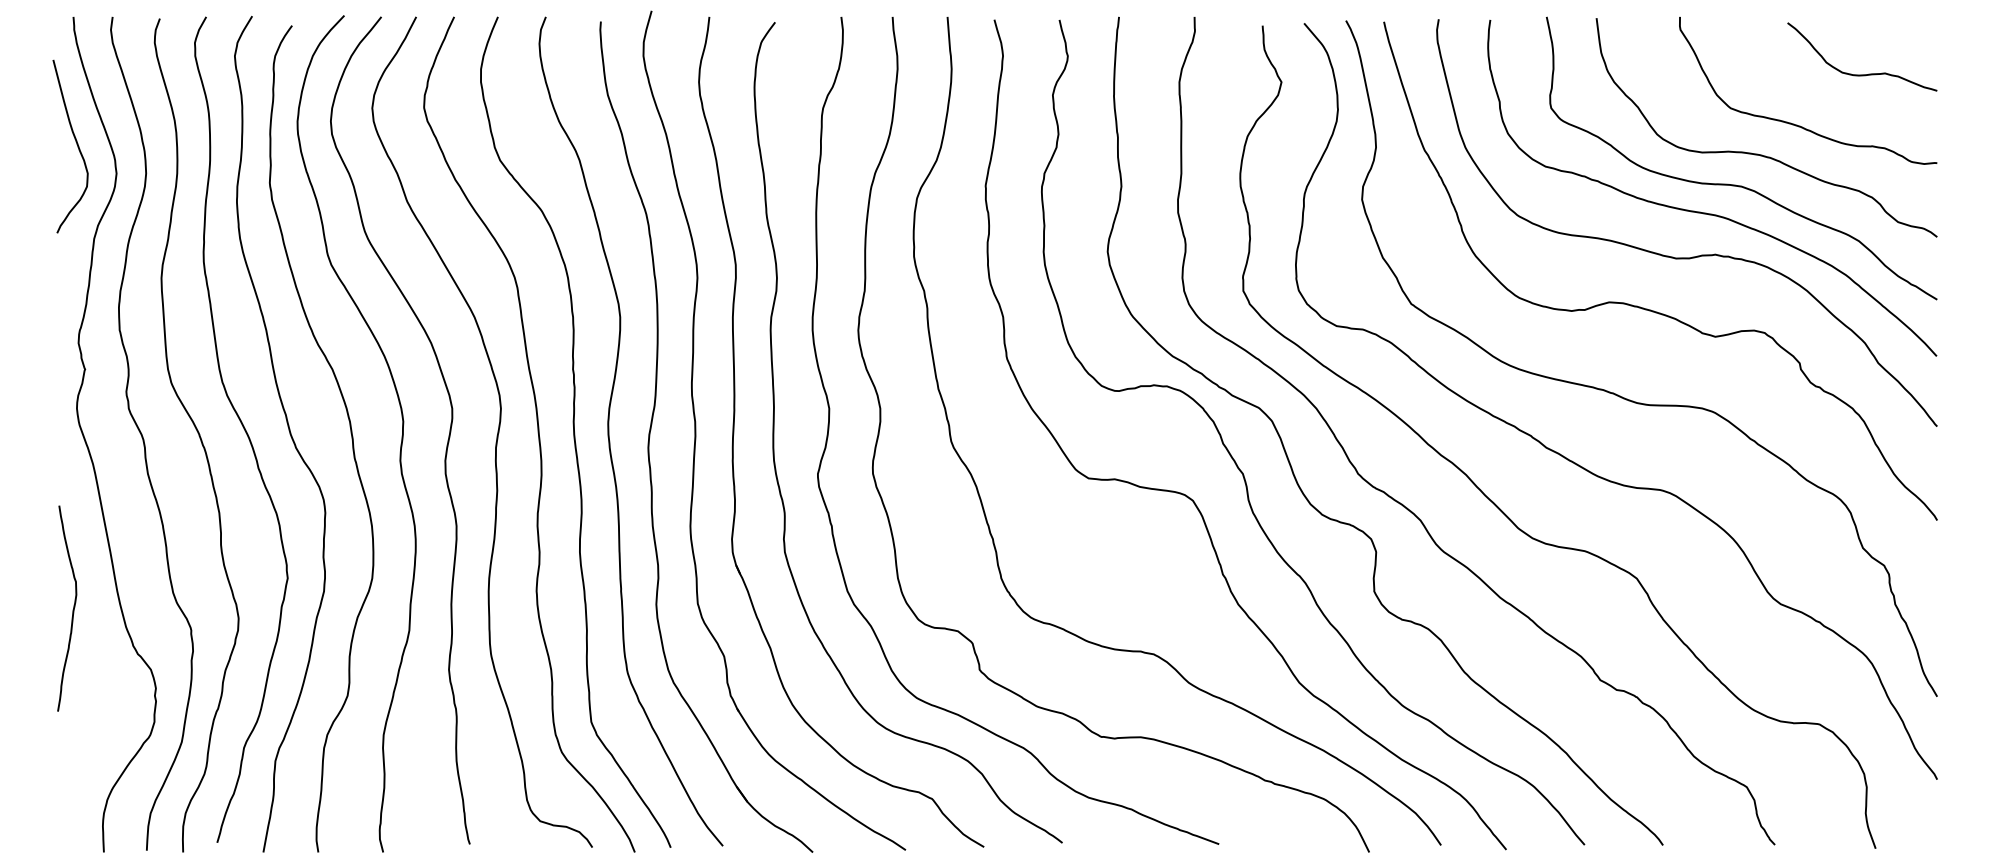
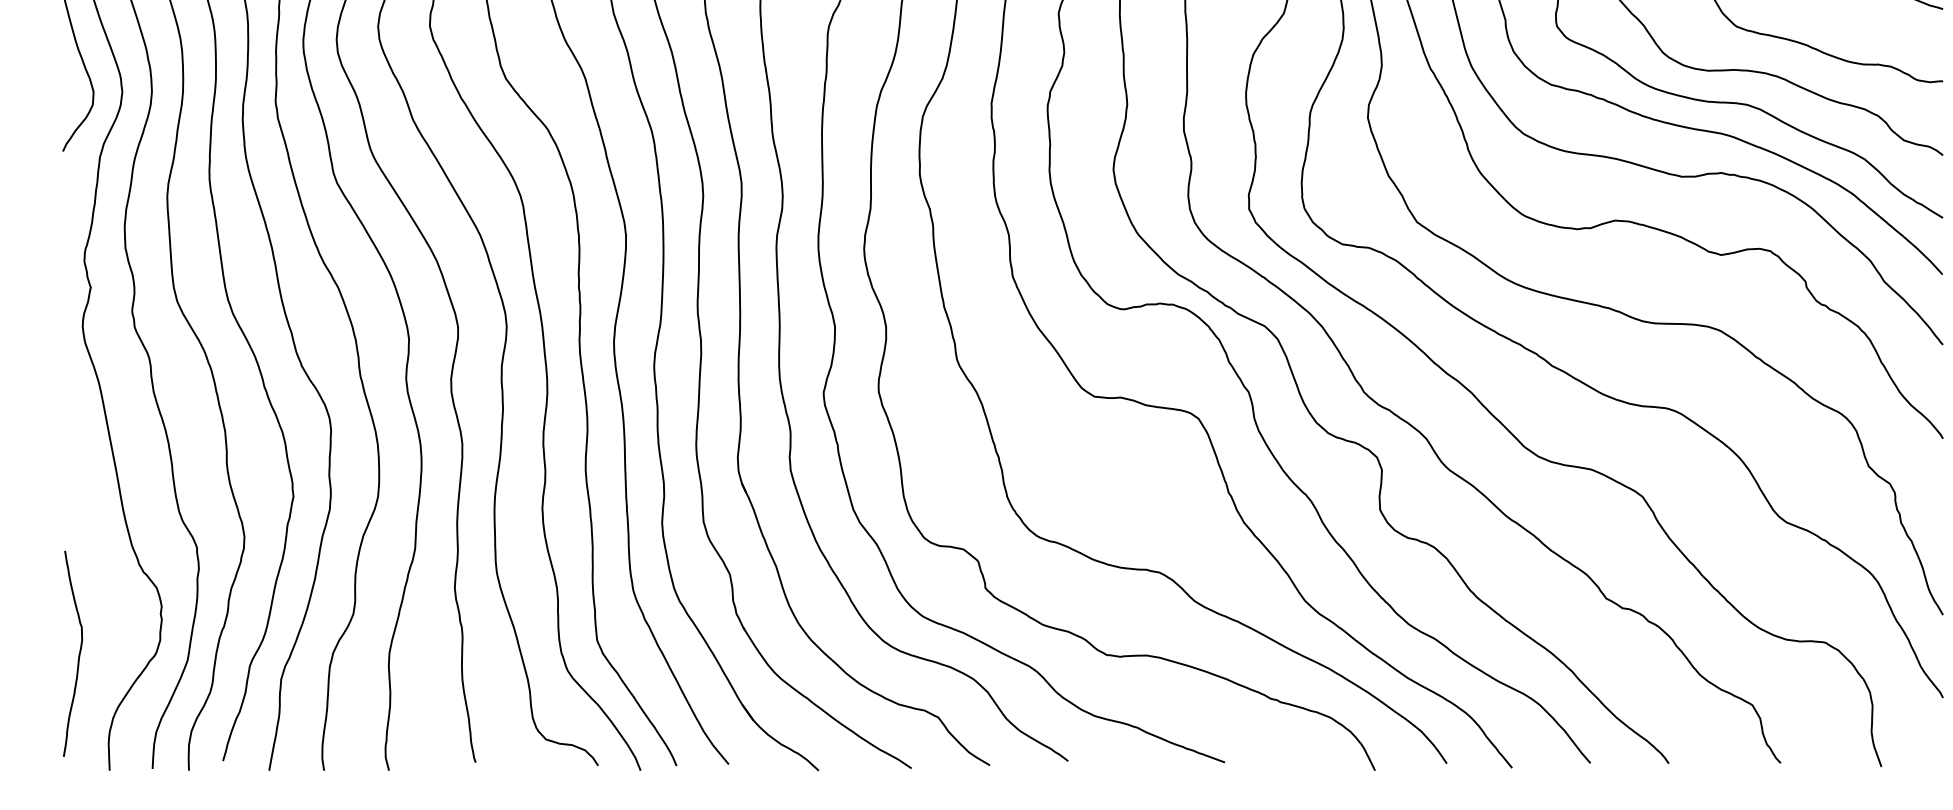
curve: (72, 609) -> (78, 654), moved

